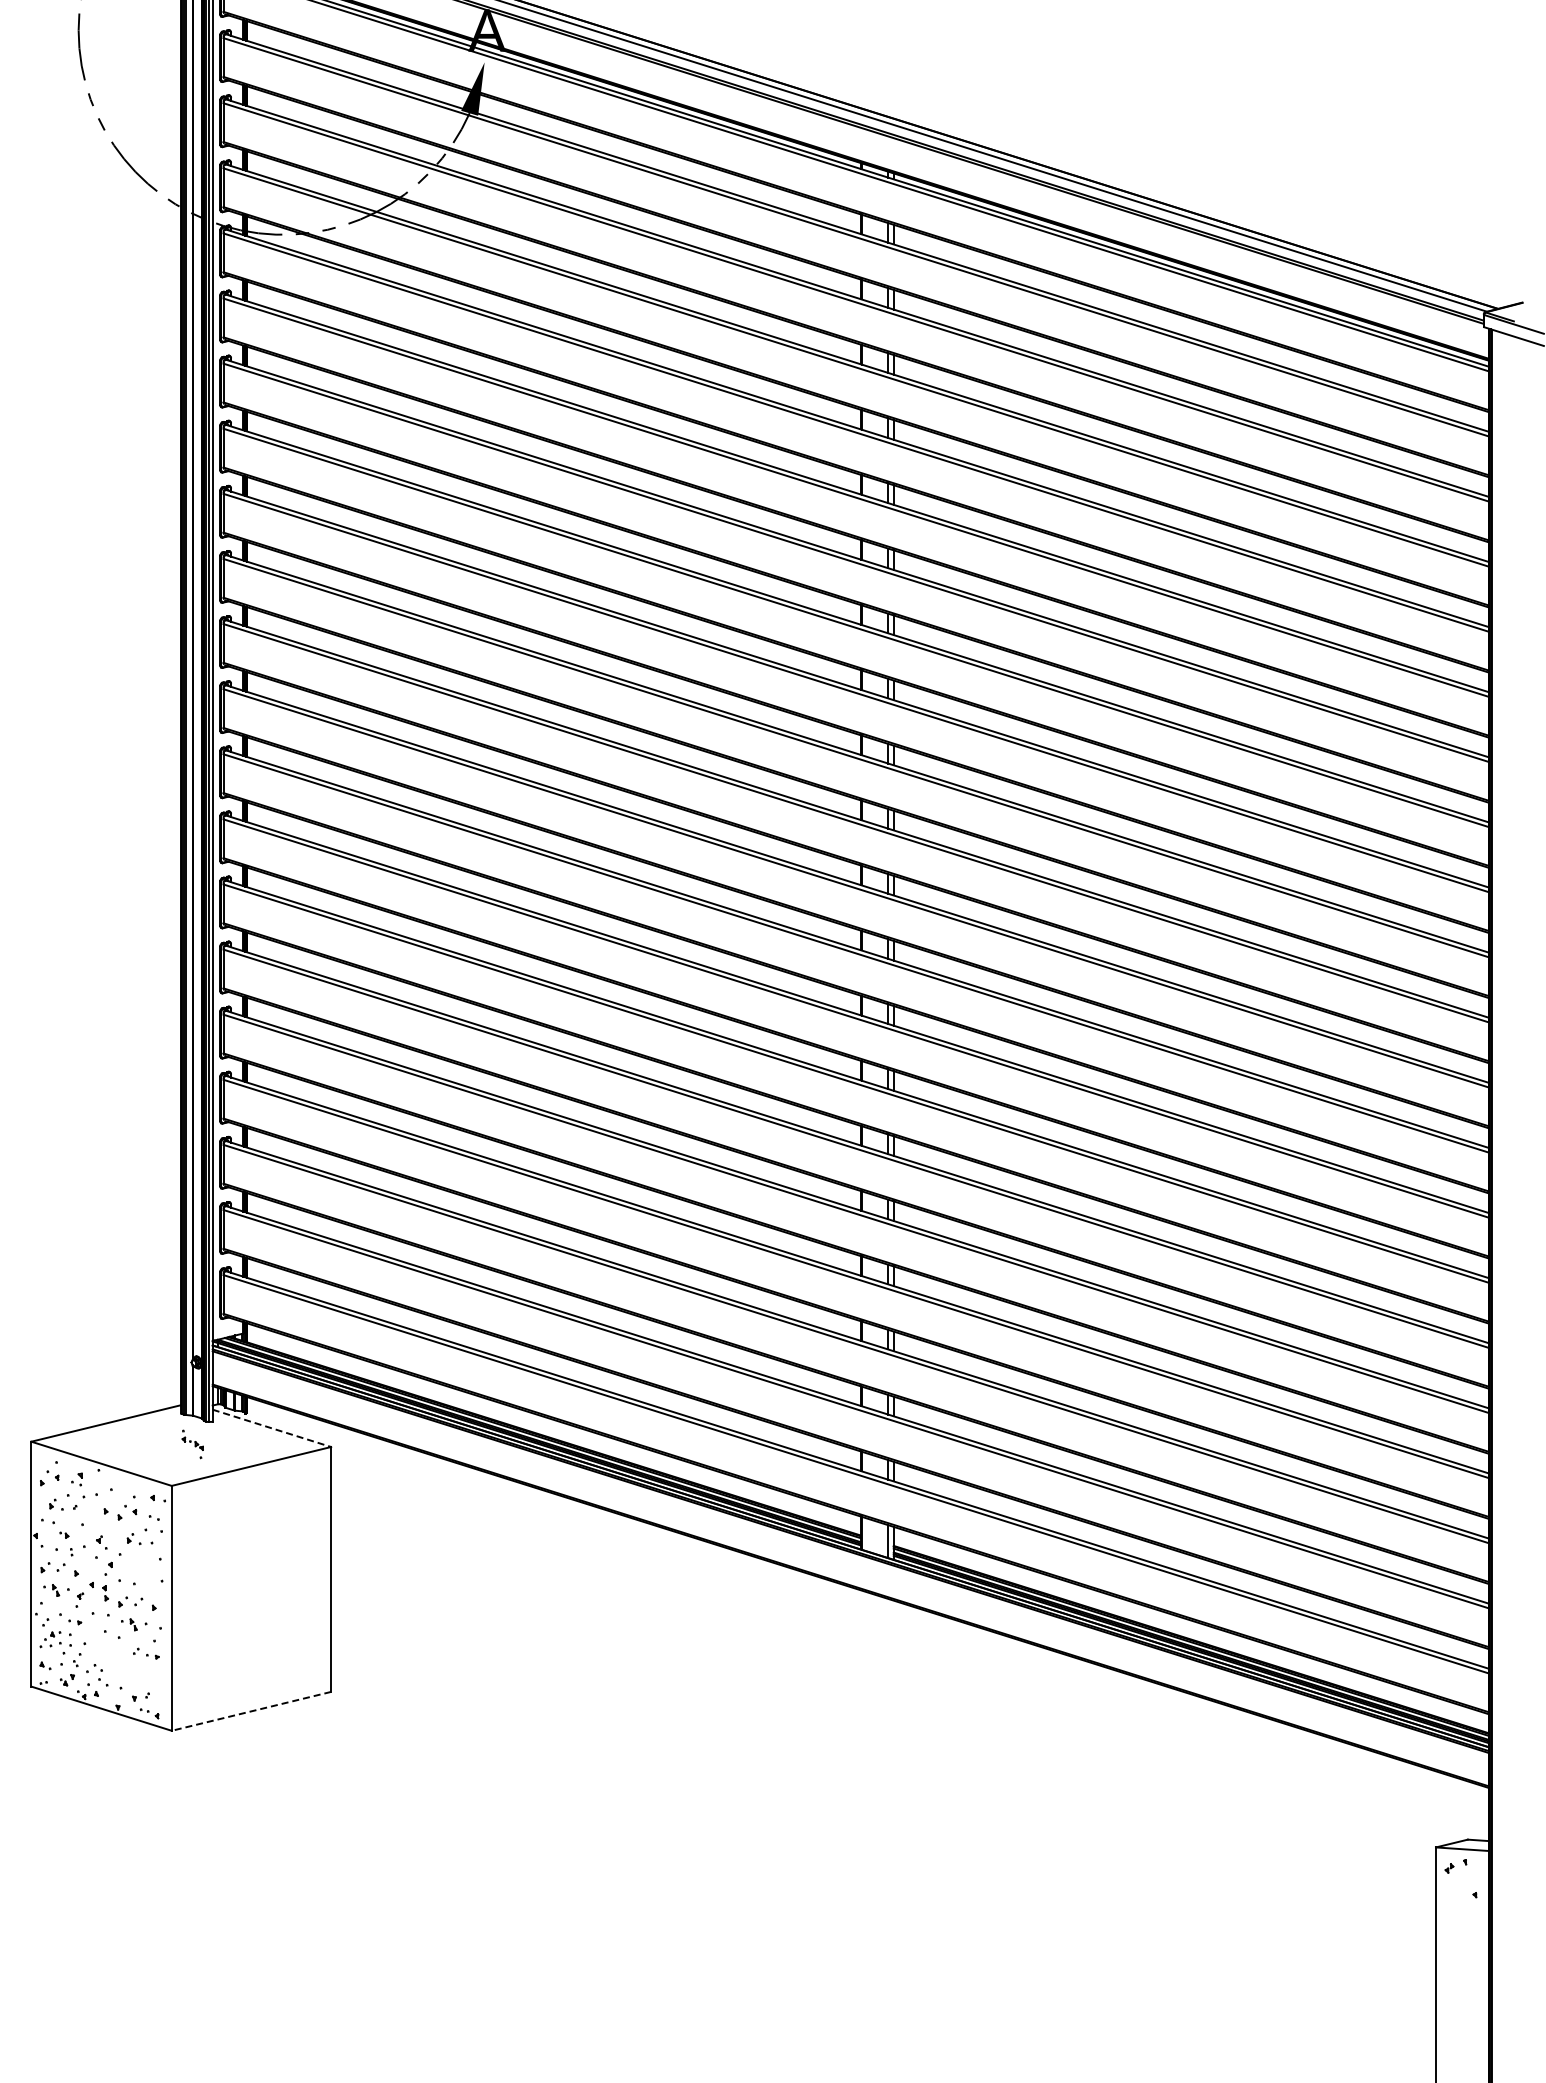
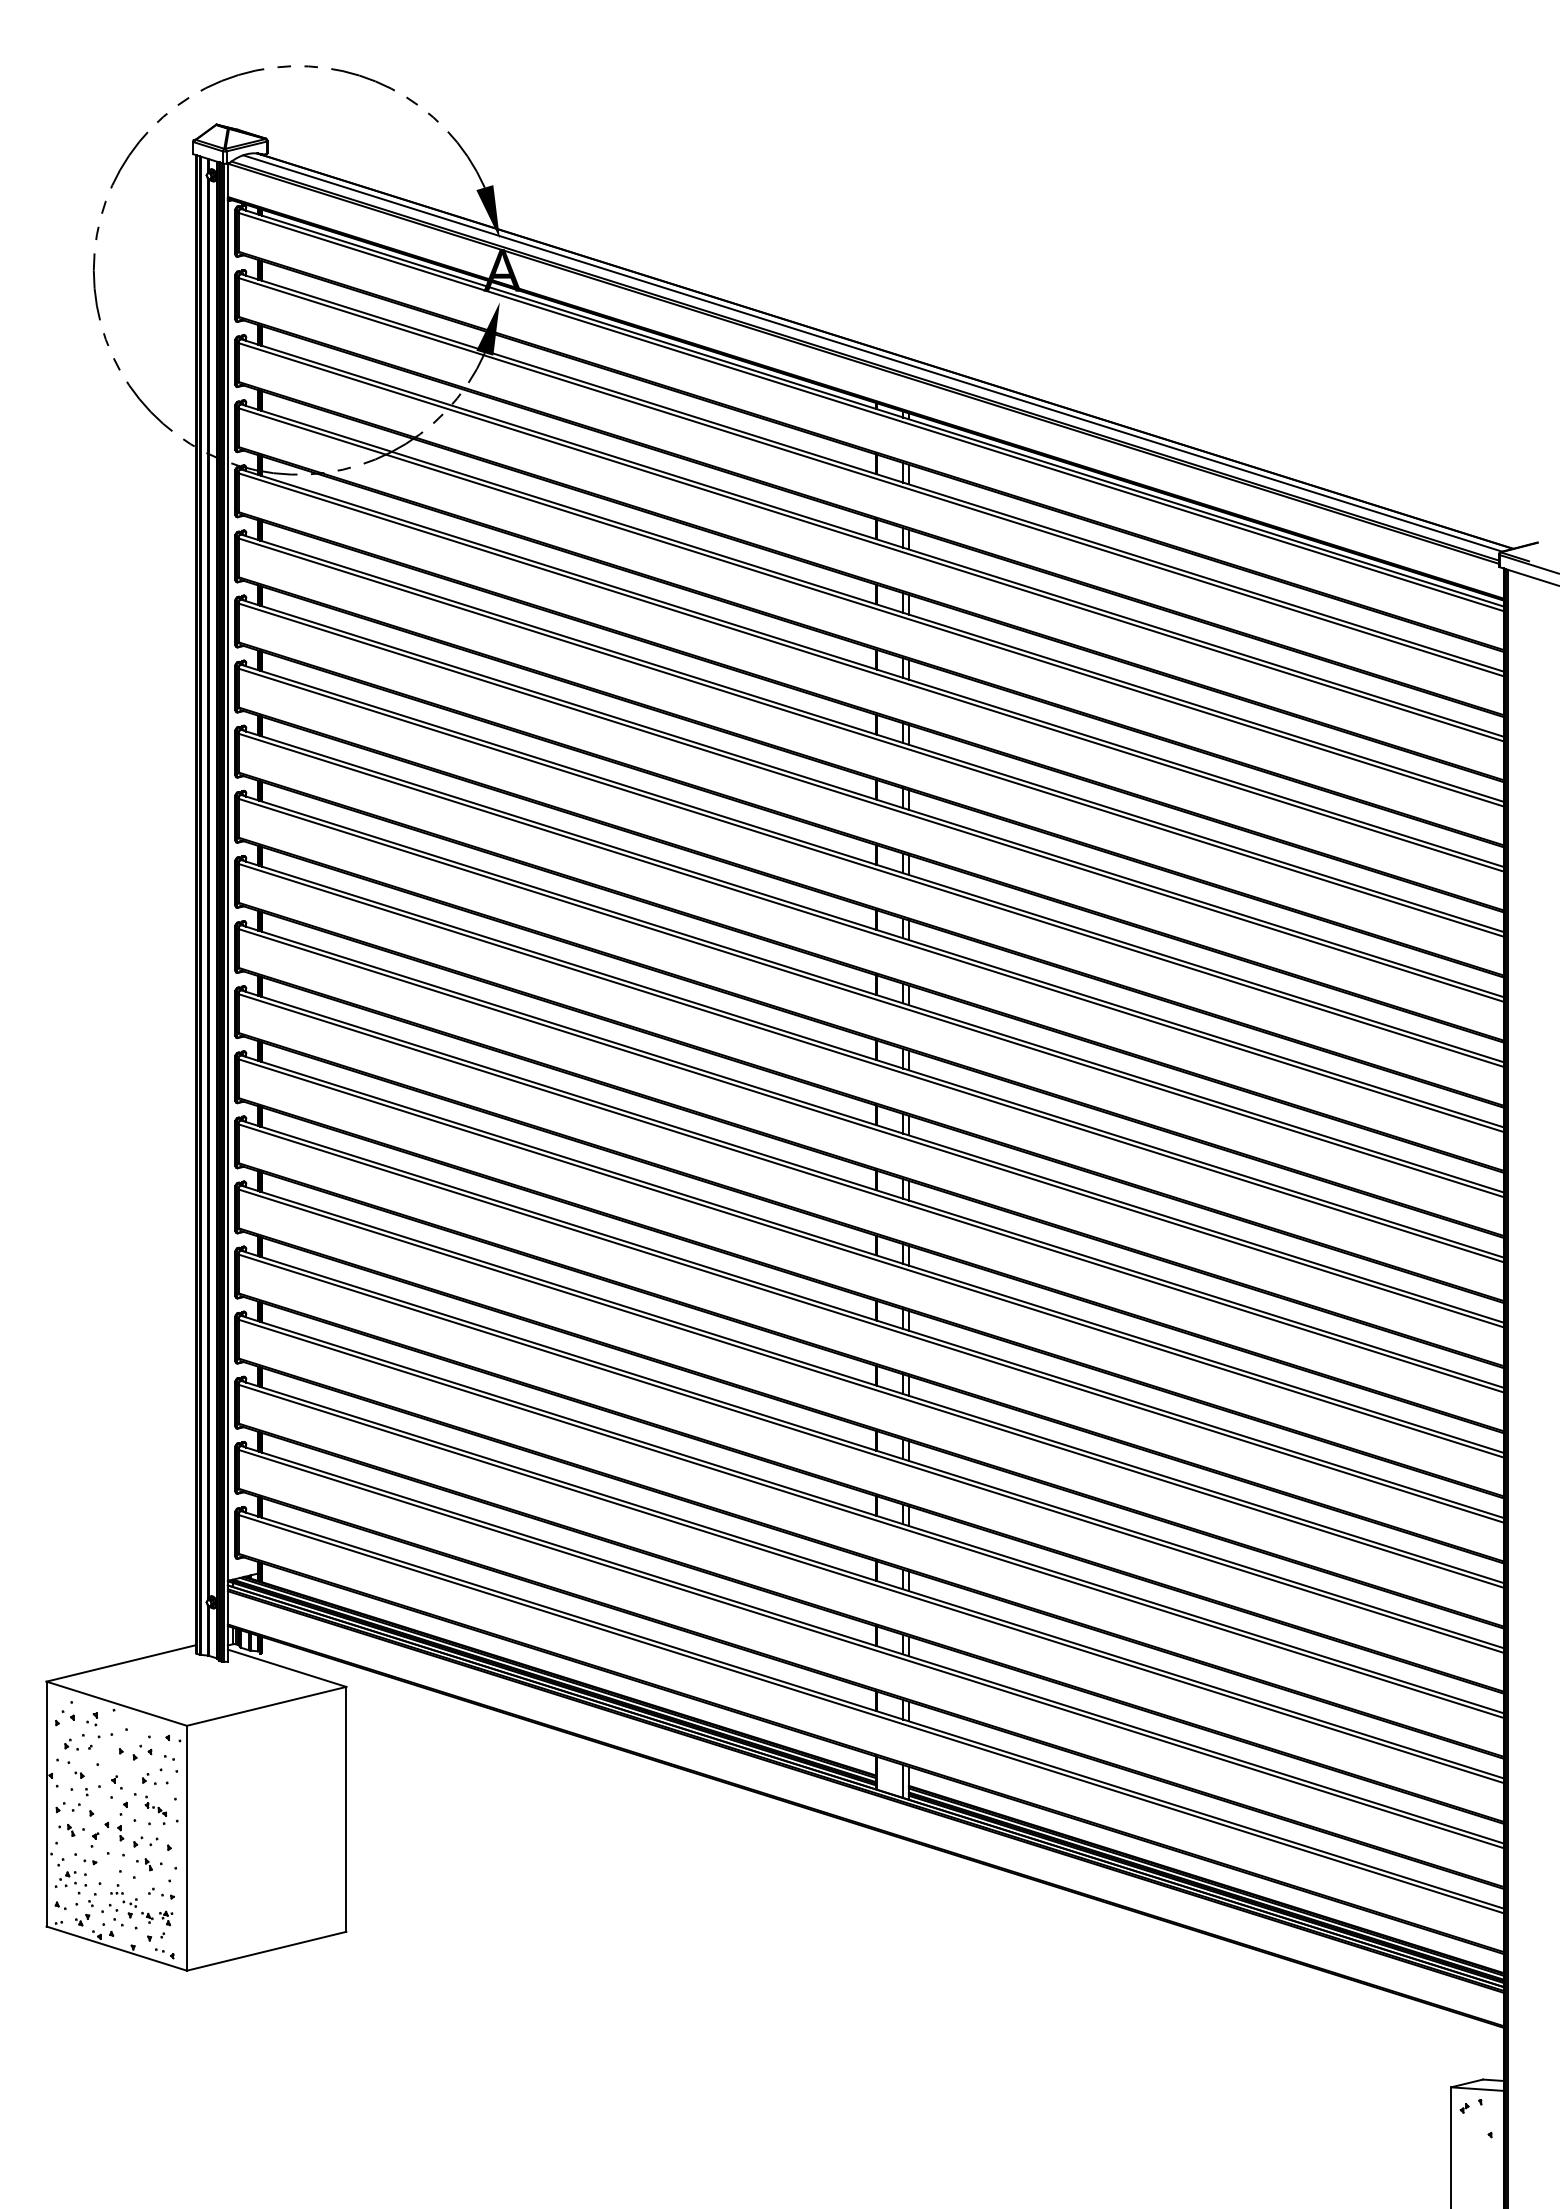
line: (272, 1428) -> (287, 1668), dashed -> solid
part: (192, 1443) -> (155, 1809), moved
part: (126, 1665) -> (141, 1905), added
line: (251, 1711) -> (266, 1951), dashed -> solid

